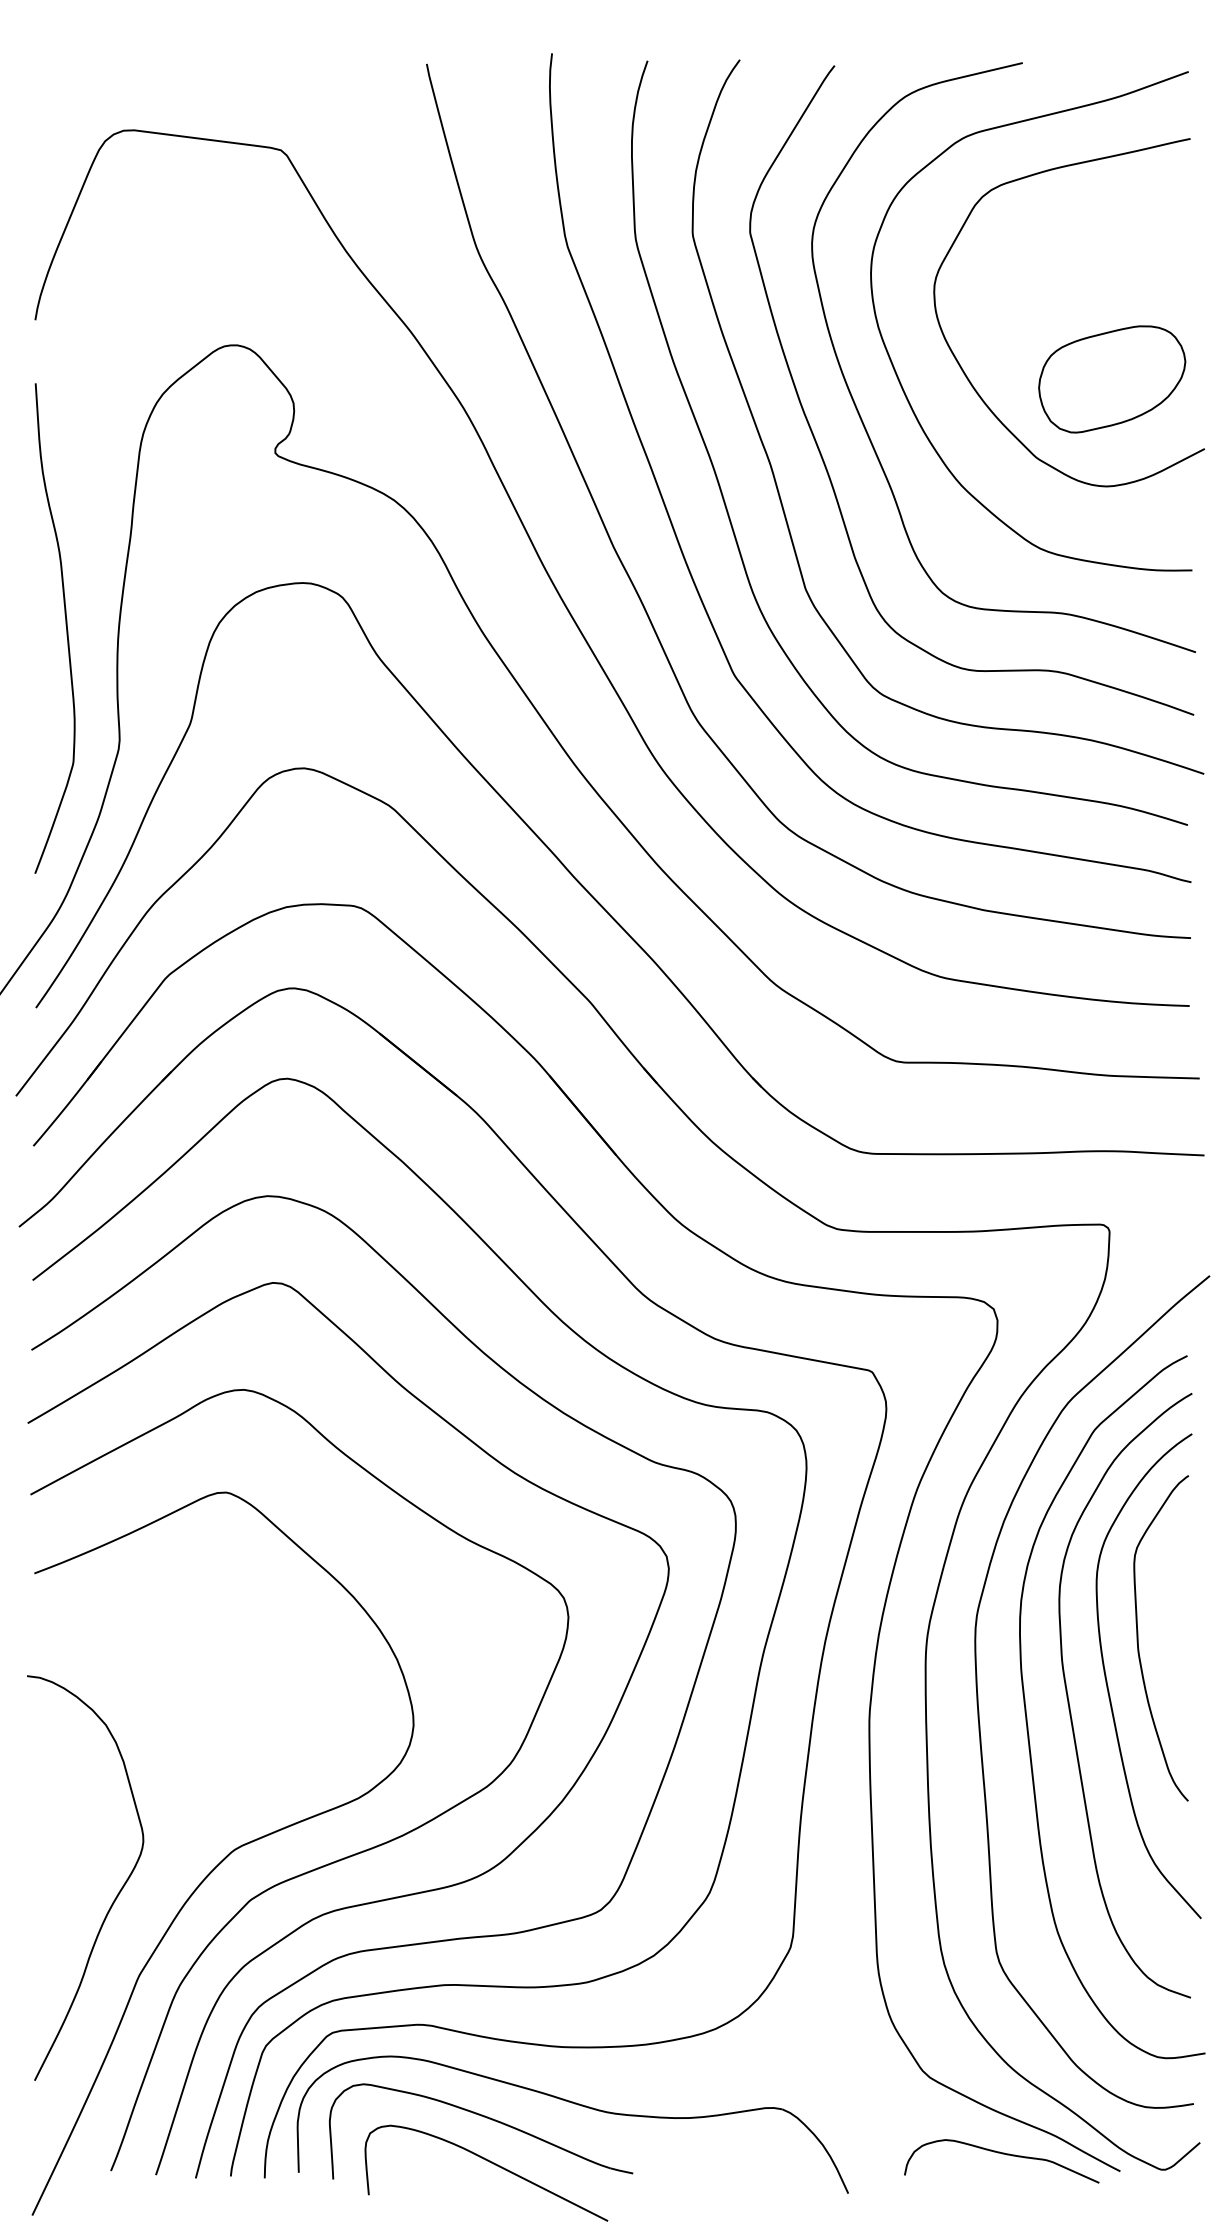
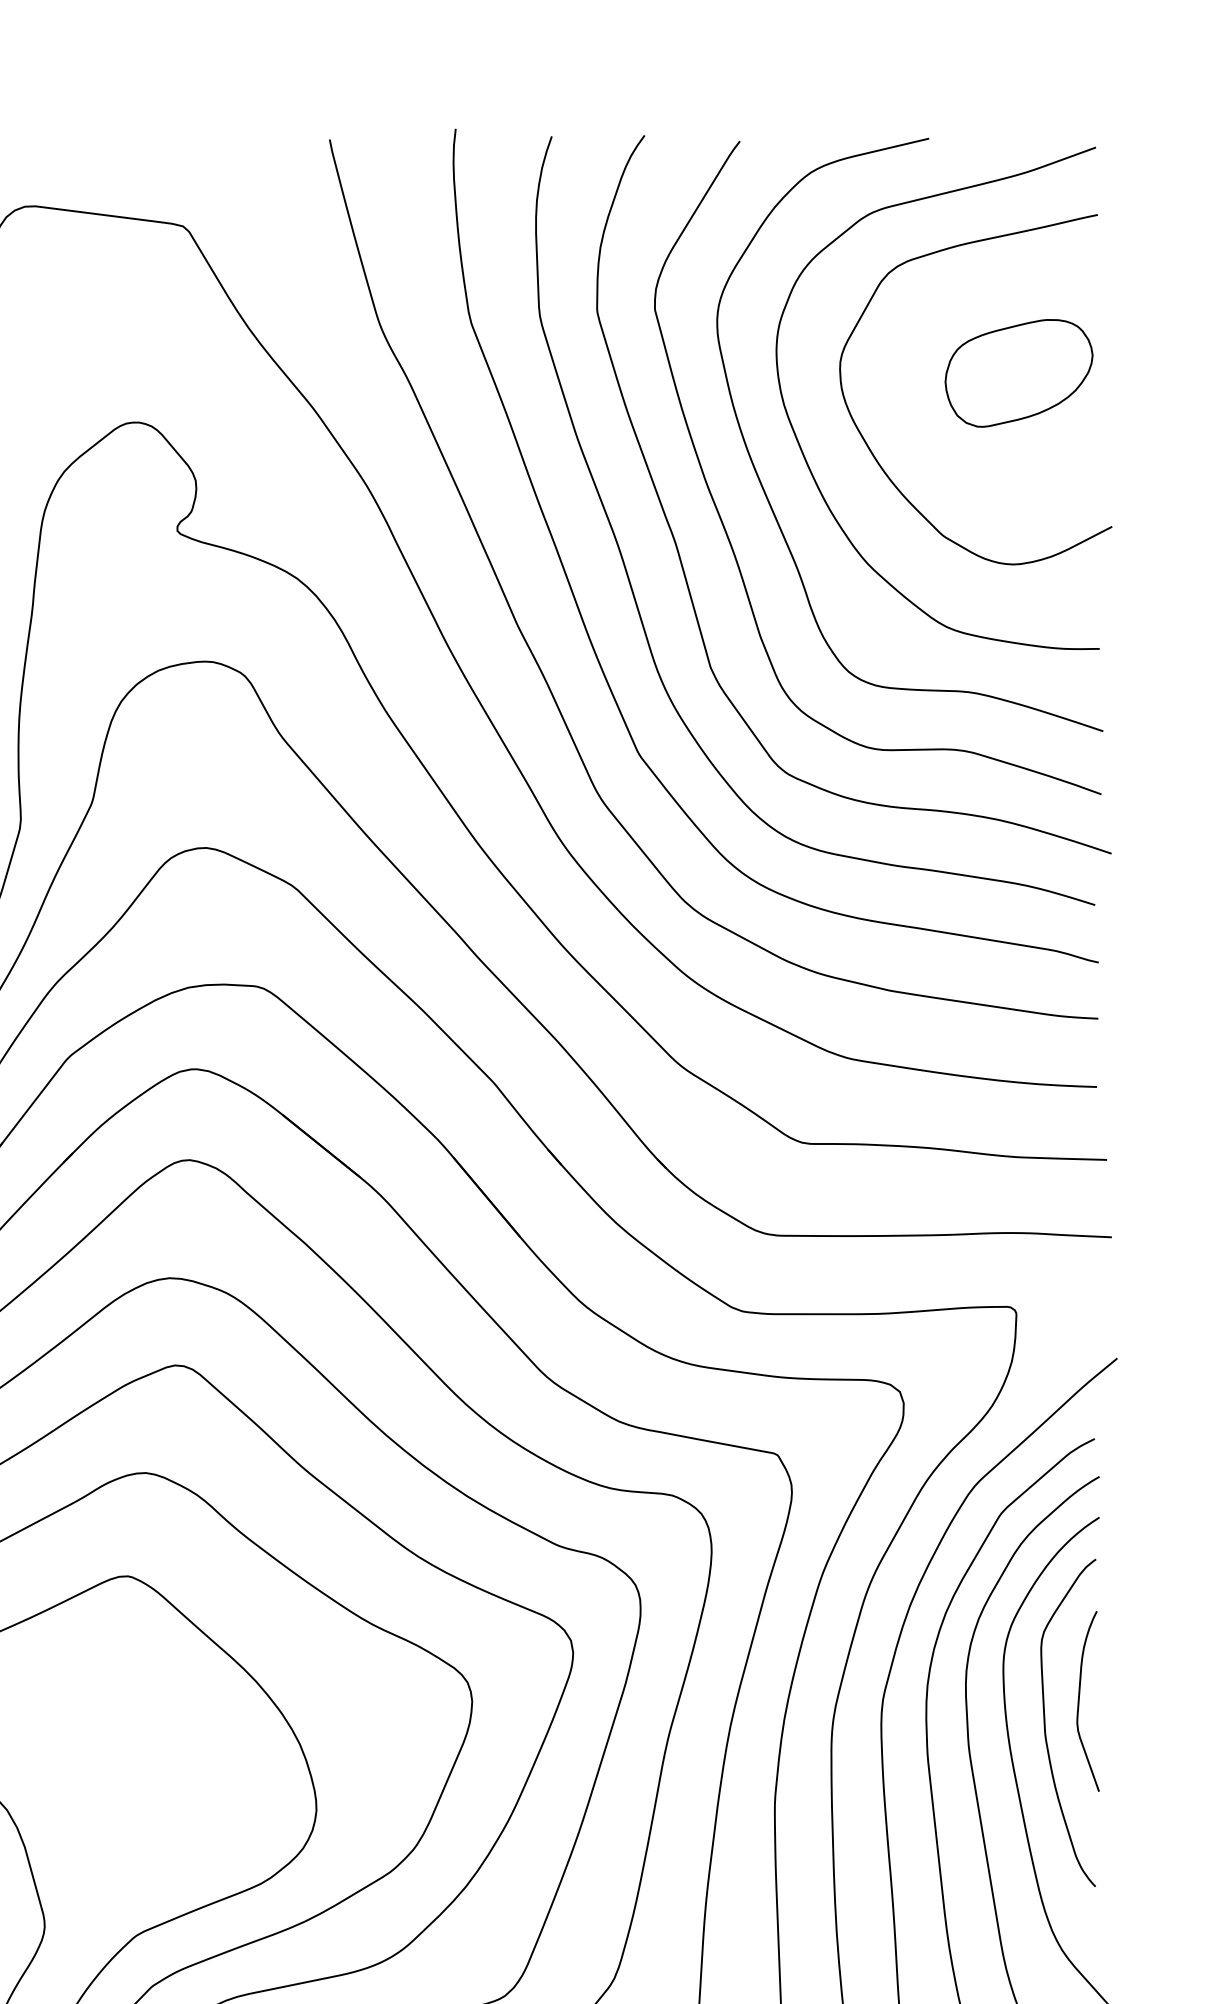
part: (1112, 379) -> (1019, 373), moved
curve: (1172, 1616) -> (1079, 1700), added

